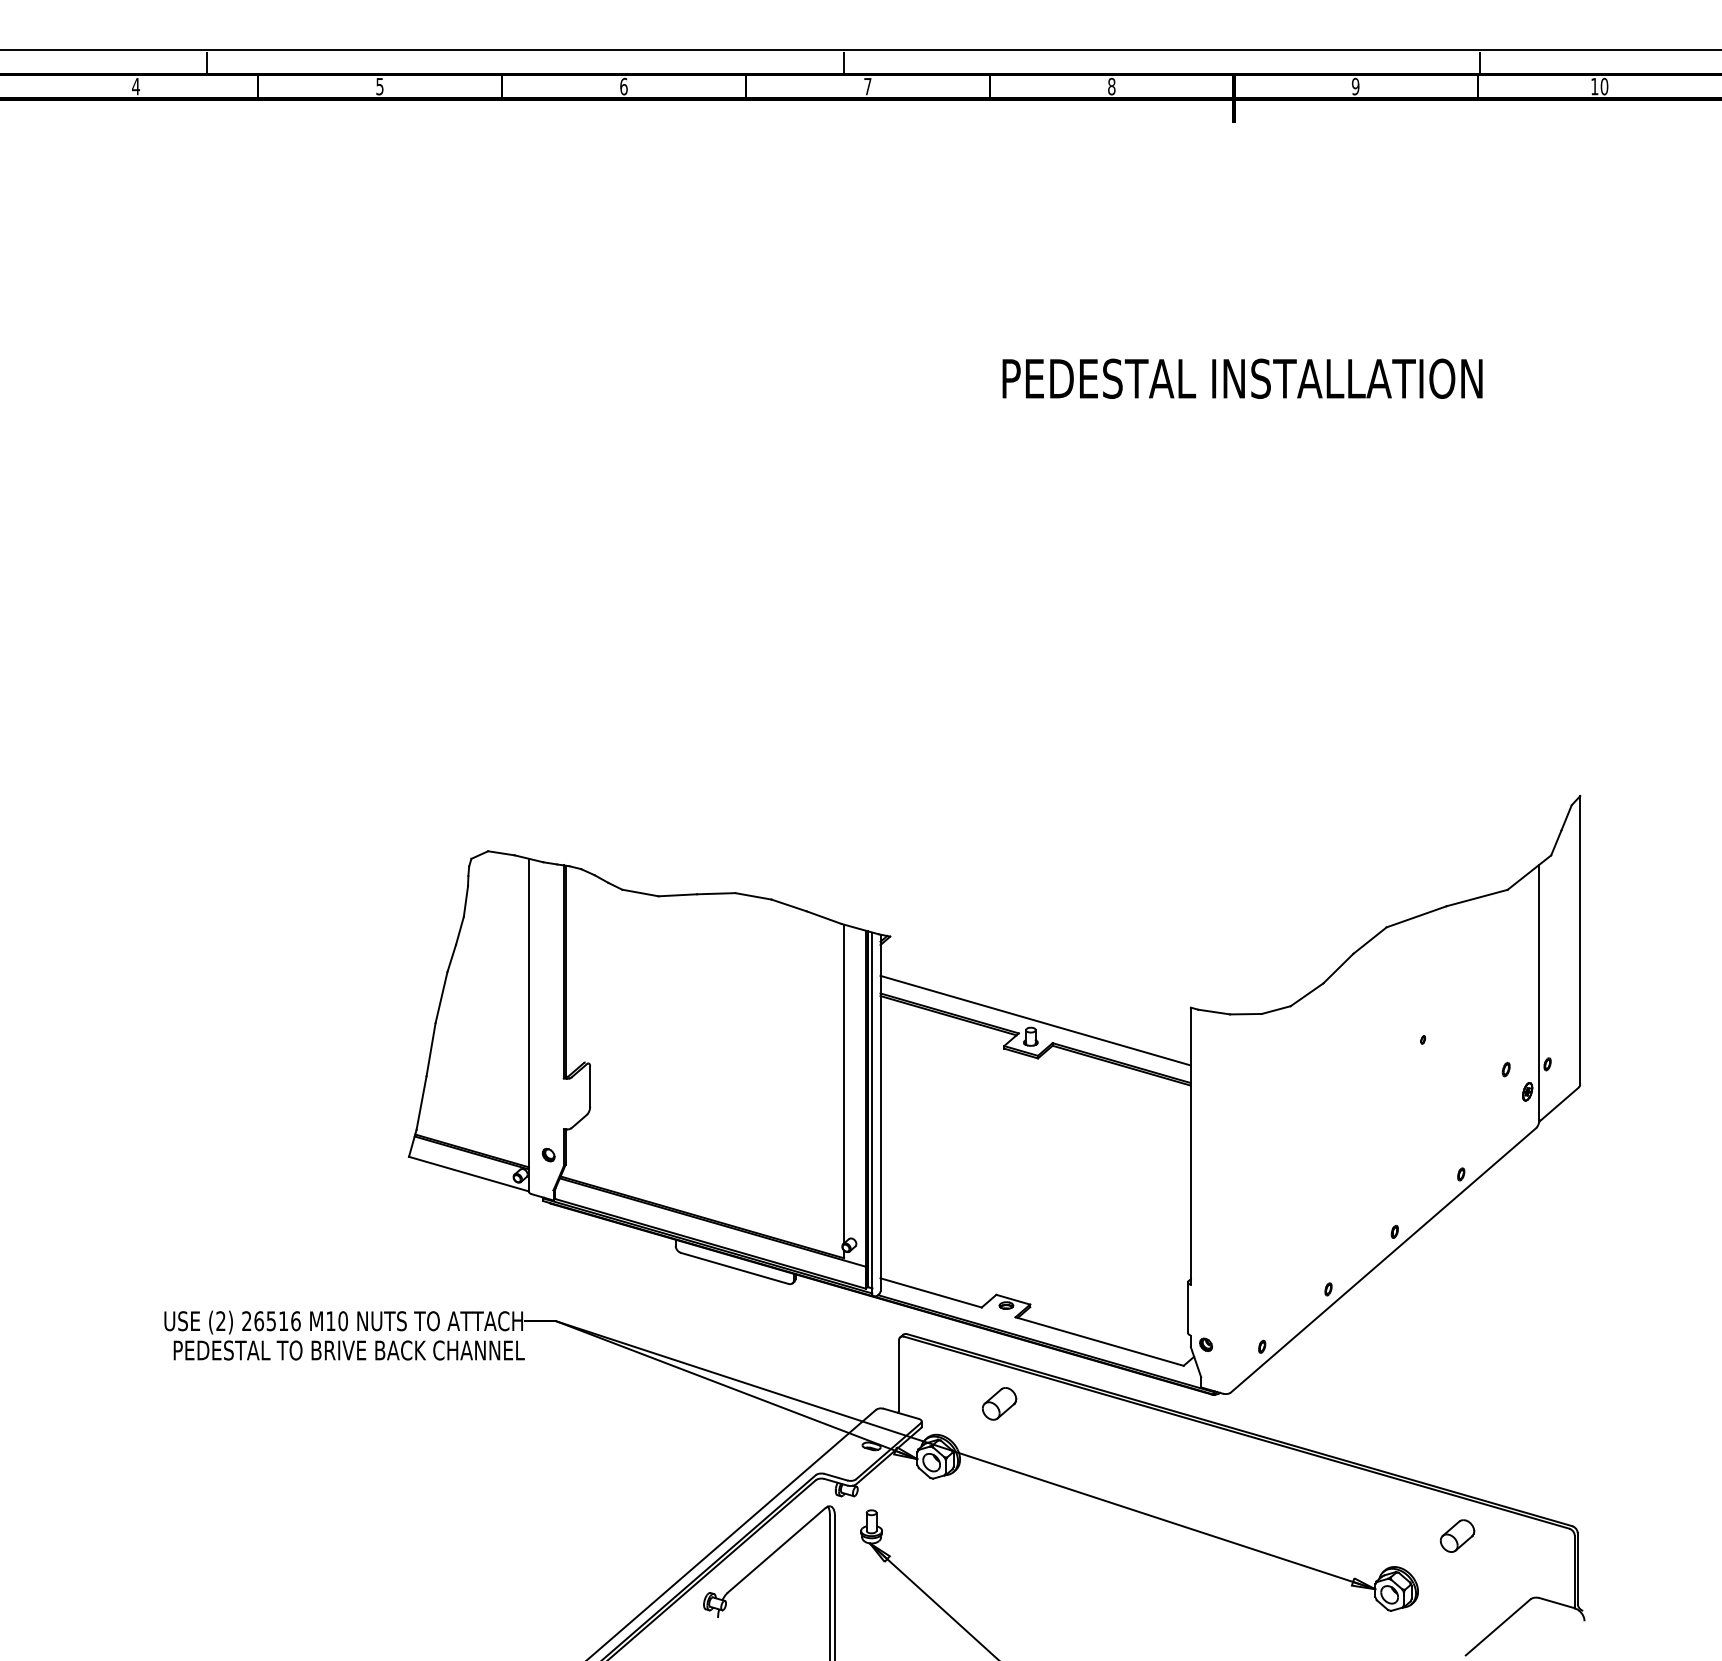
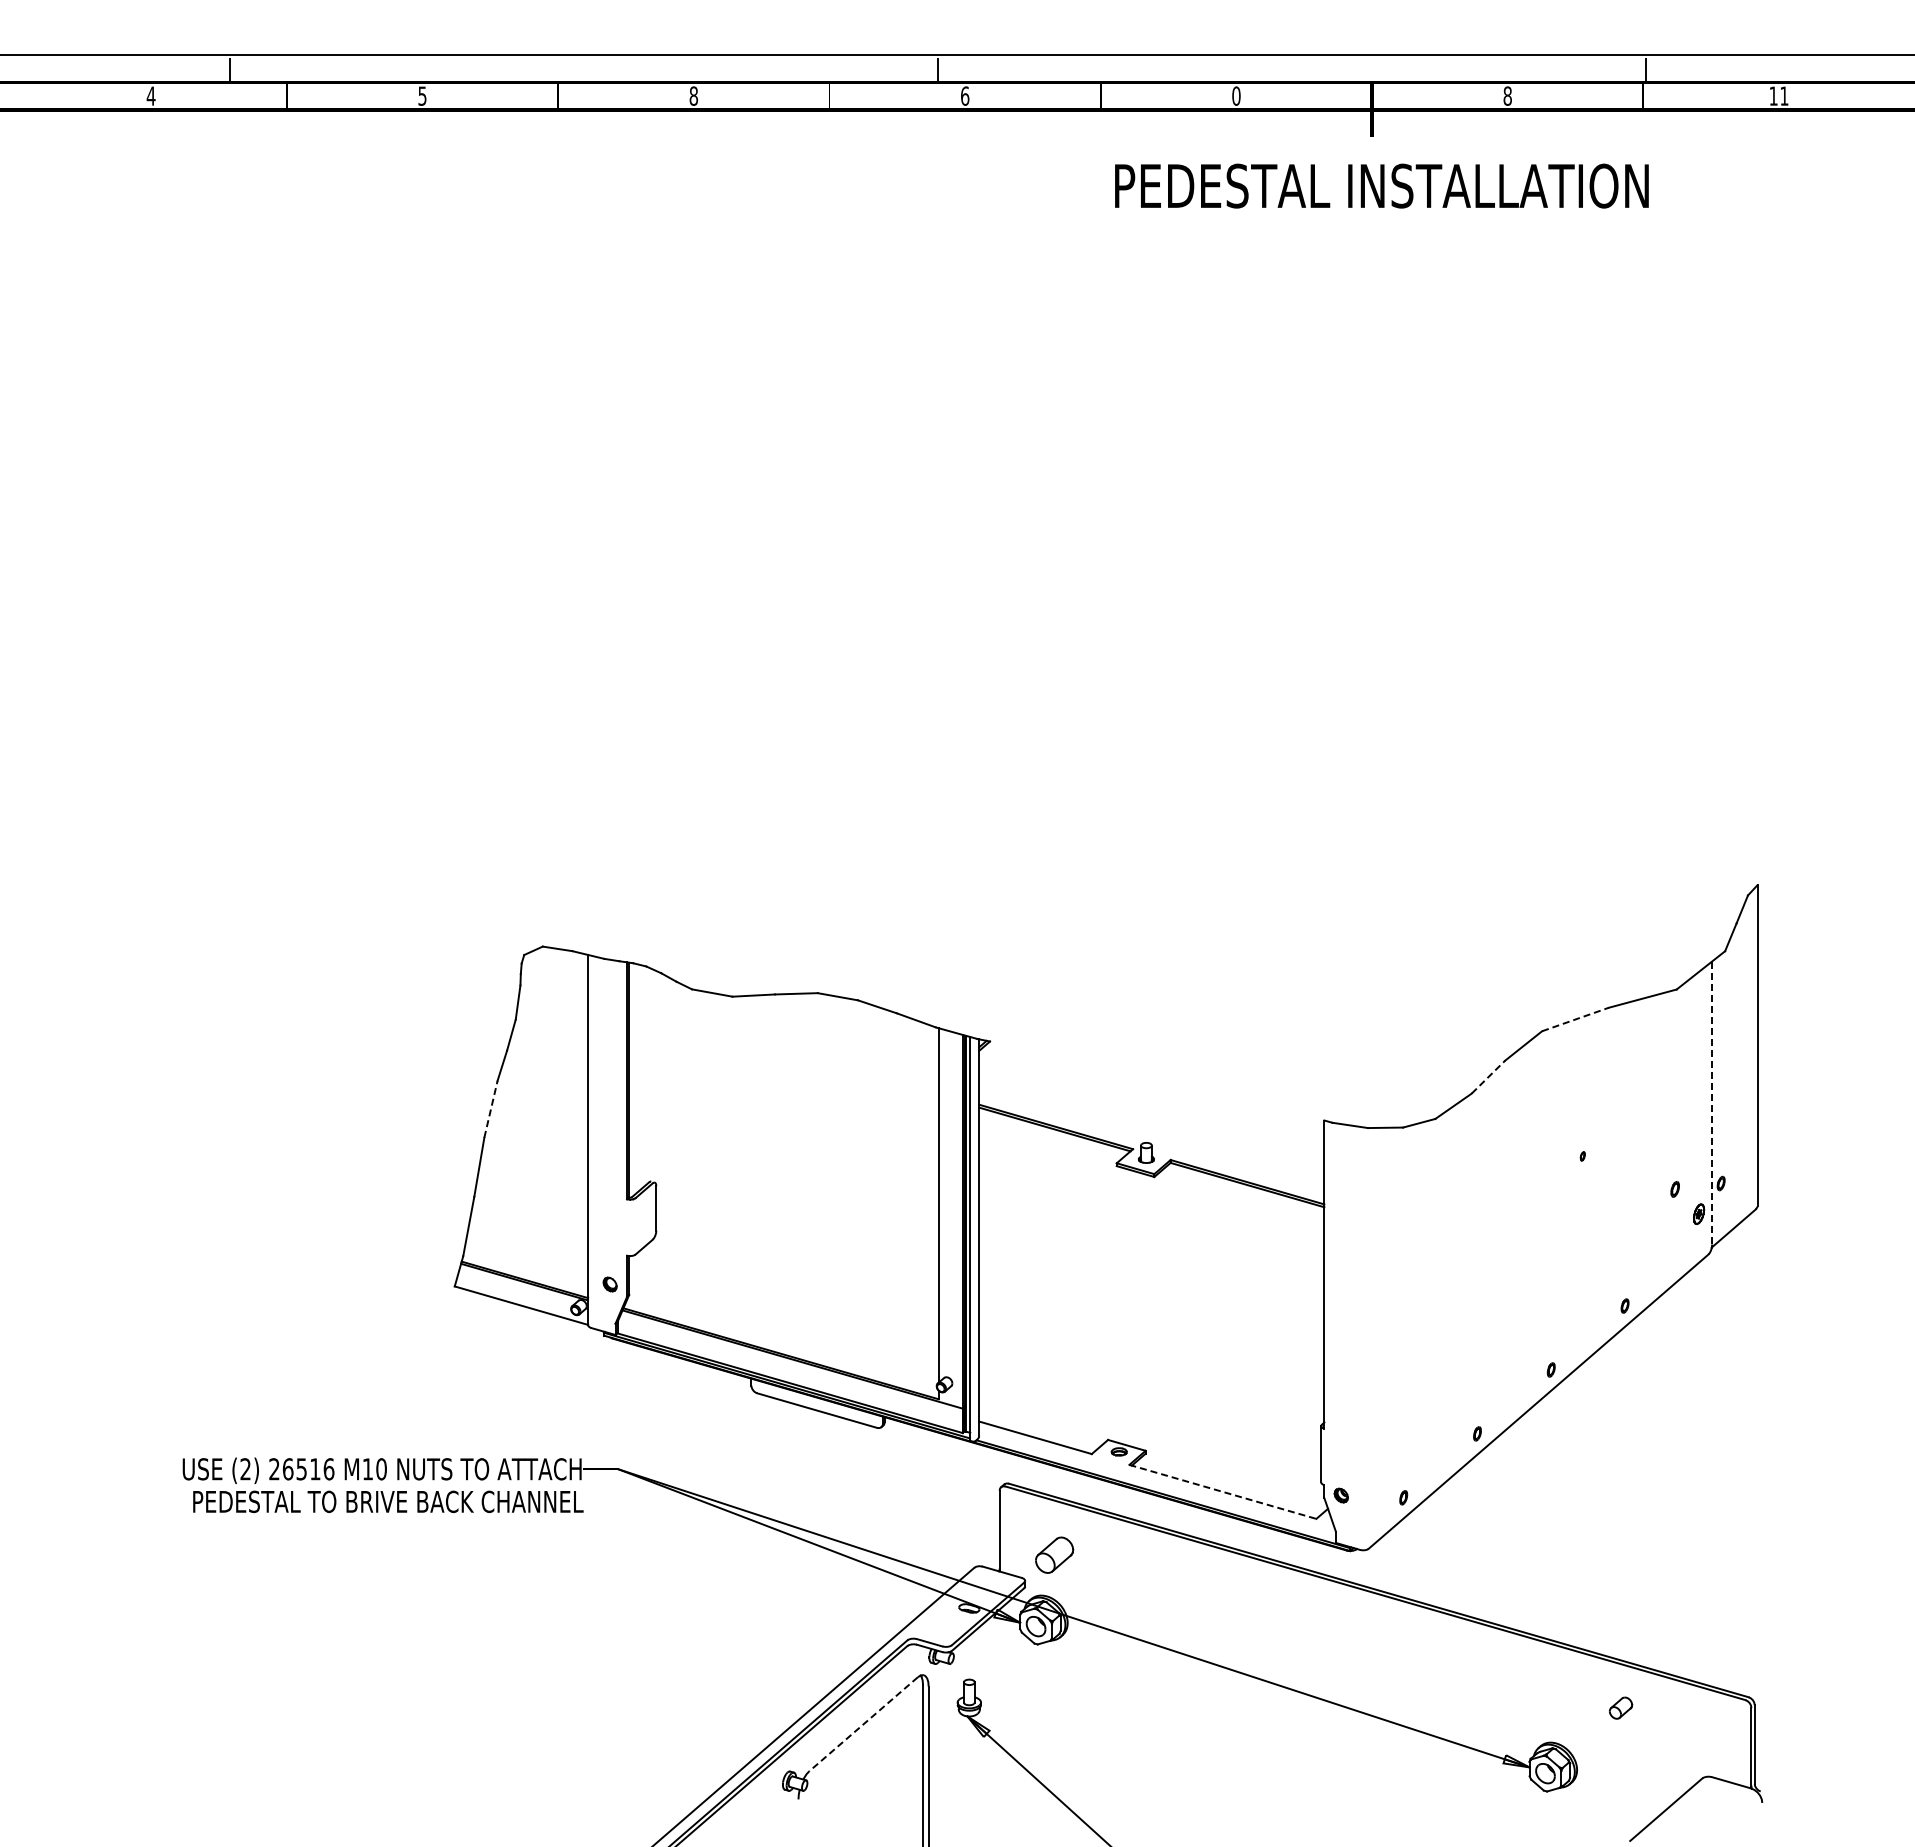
text: (623, 86) -> (693, 95), 6 -> 8
text: (868, 86) -> (965, 95), 7 -> 6
text: (1111, 86) -> (1236, 95), 8 -> 0
text: (1355, 86) -> (1507, 95), 9 -> 8
text: (1604, 86) -> (1784, 95), 10 -> 11
text: (1242, 378) -> (1381, 185), moved
line: (1416, 916) -> (1575, 1019), solid -> dashed
line: (1338, 968) -> (1488, 1076), solid -> dashed
line: (1539, 992) -> (1712, 1103), solid -> dashed
line: (442, 996) -> (491, 1108), solid -> dashed
line: (1035, 1020) -> (1151, 1134), removed
line: (1100, 1342) -> (1223, 1492), solid -> dashed
part: (999, 1403) -> (1054, 1554), moved
part: (1457, 1535) -> (1620, 1707), size x0.6
line: (776, 1550) -> (863, 1724), solid -> dashed

